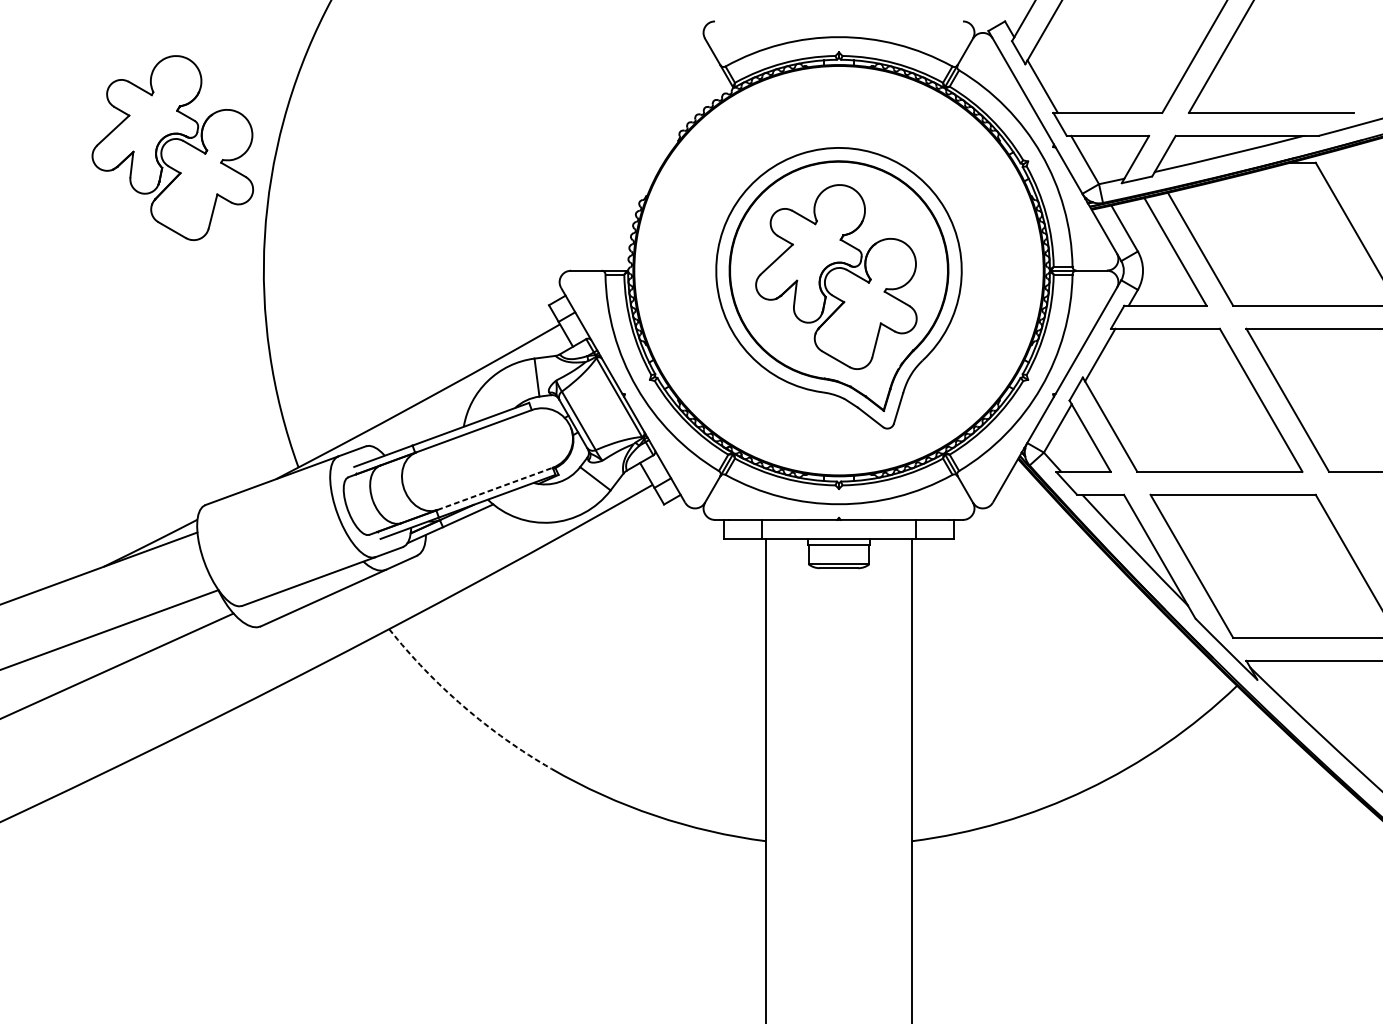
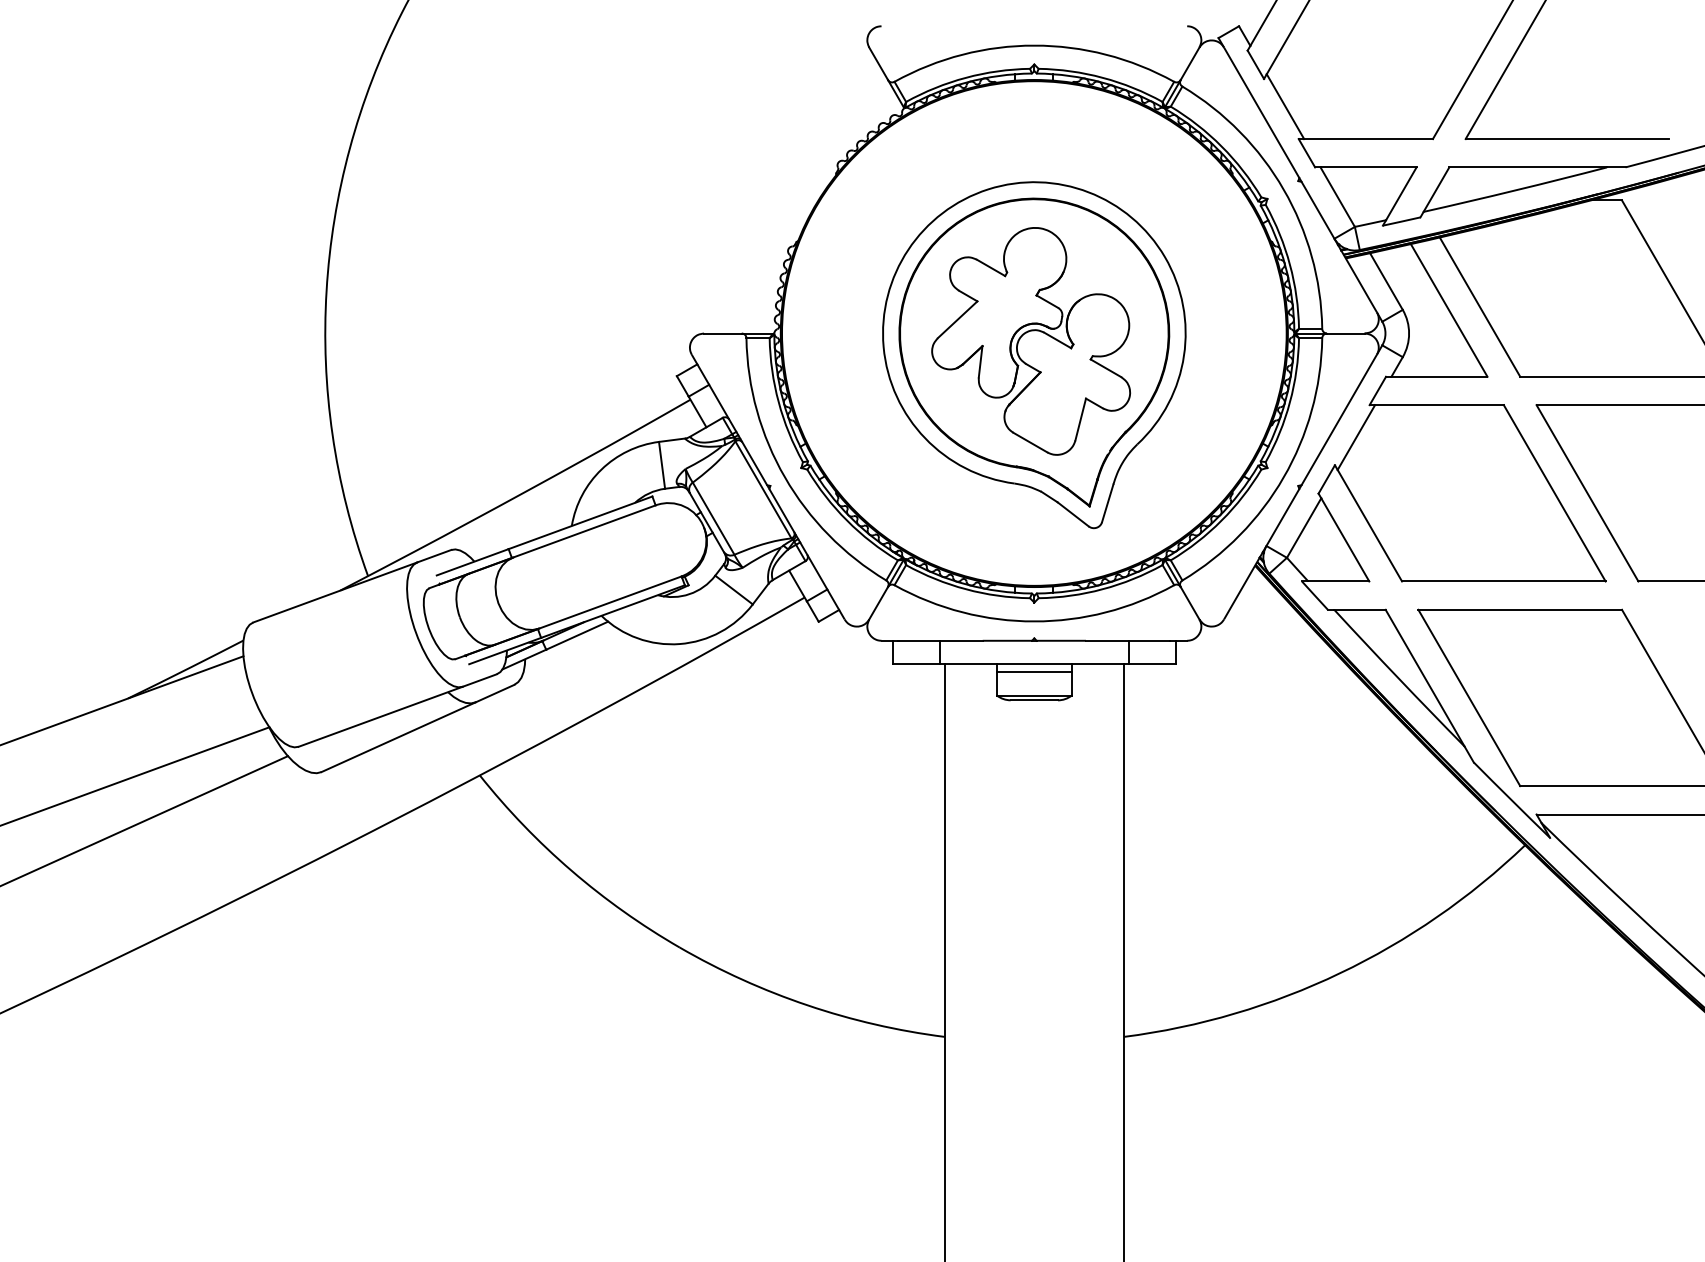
part: (173, 148) -> (213, 182), removed
line: (495, 488) -> (610, 602), dashed -> solid
arc: (463, 706) -> (571, 870), dashed -> solid

